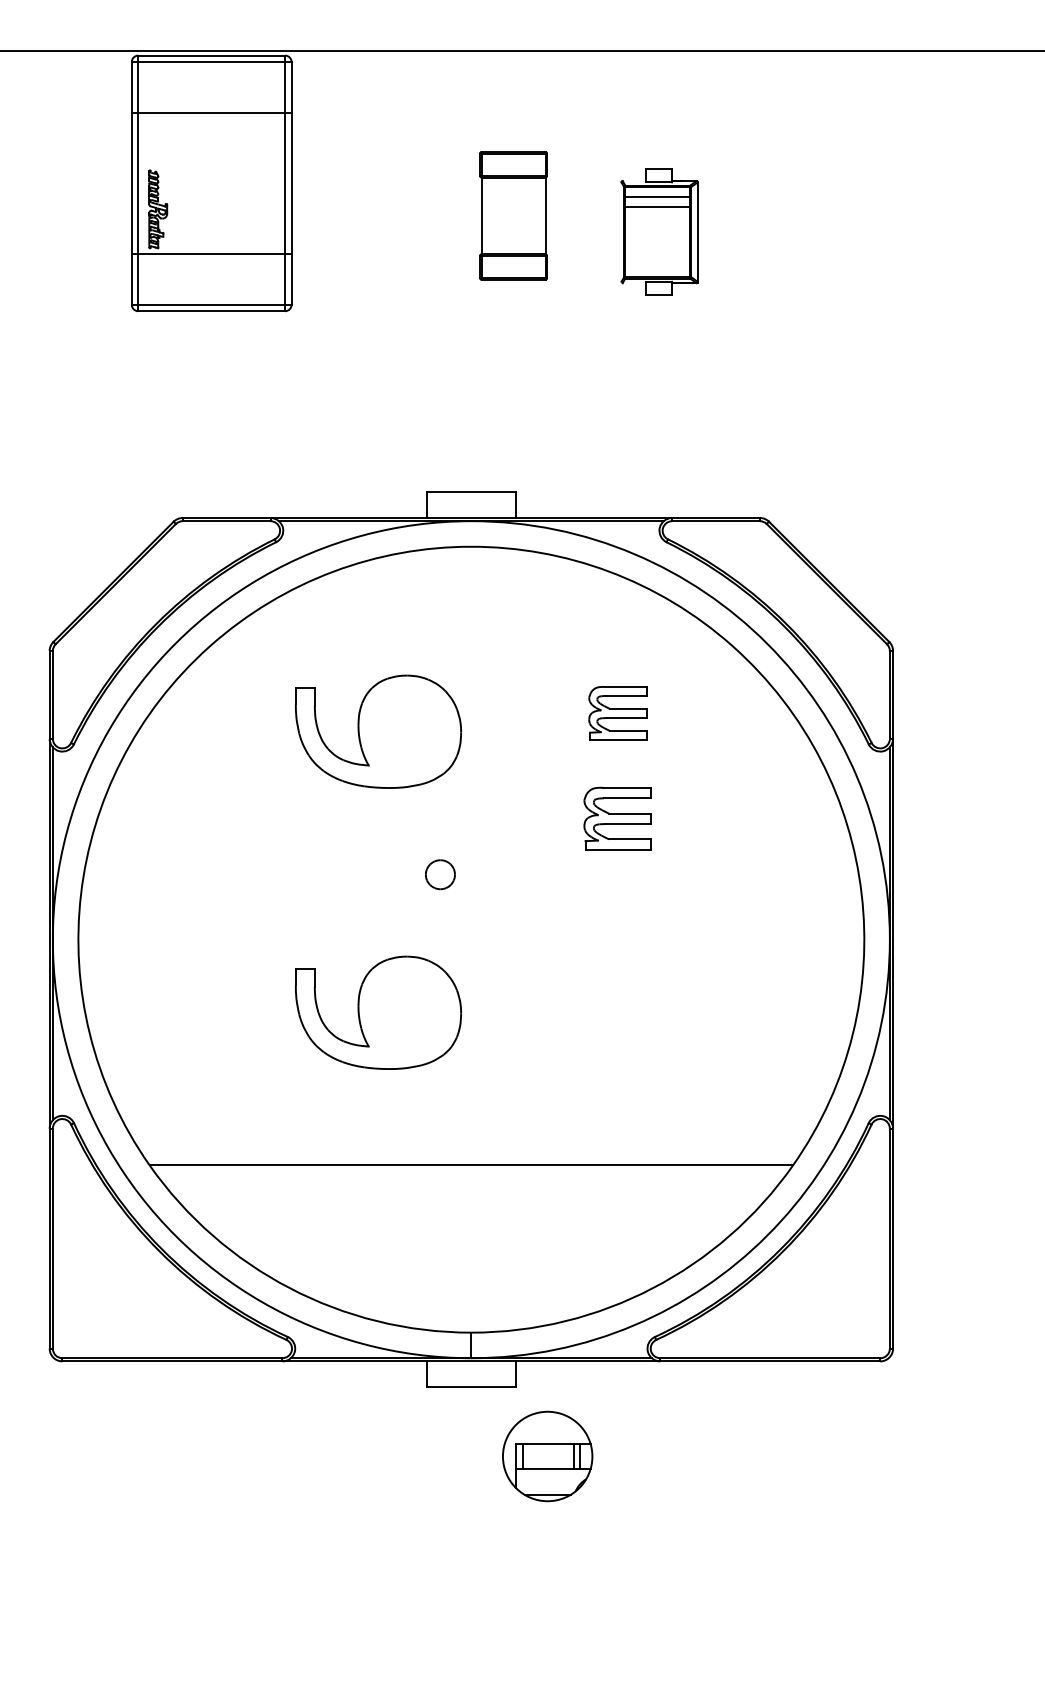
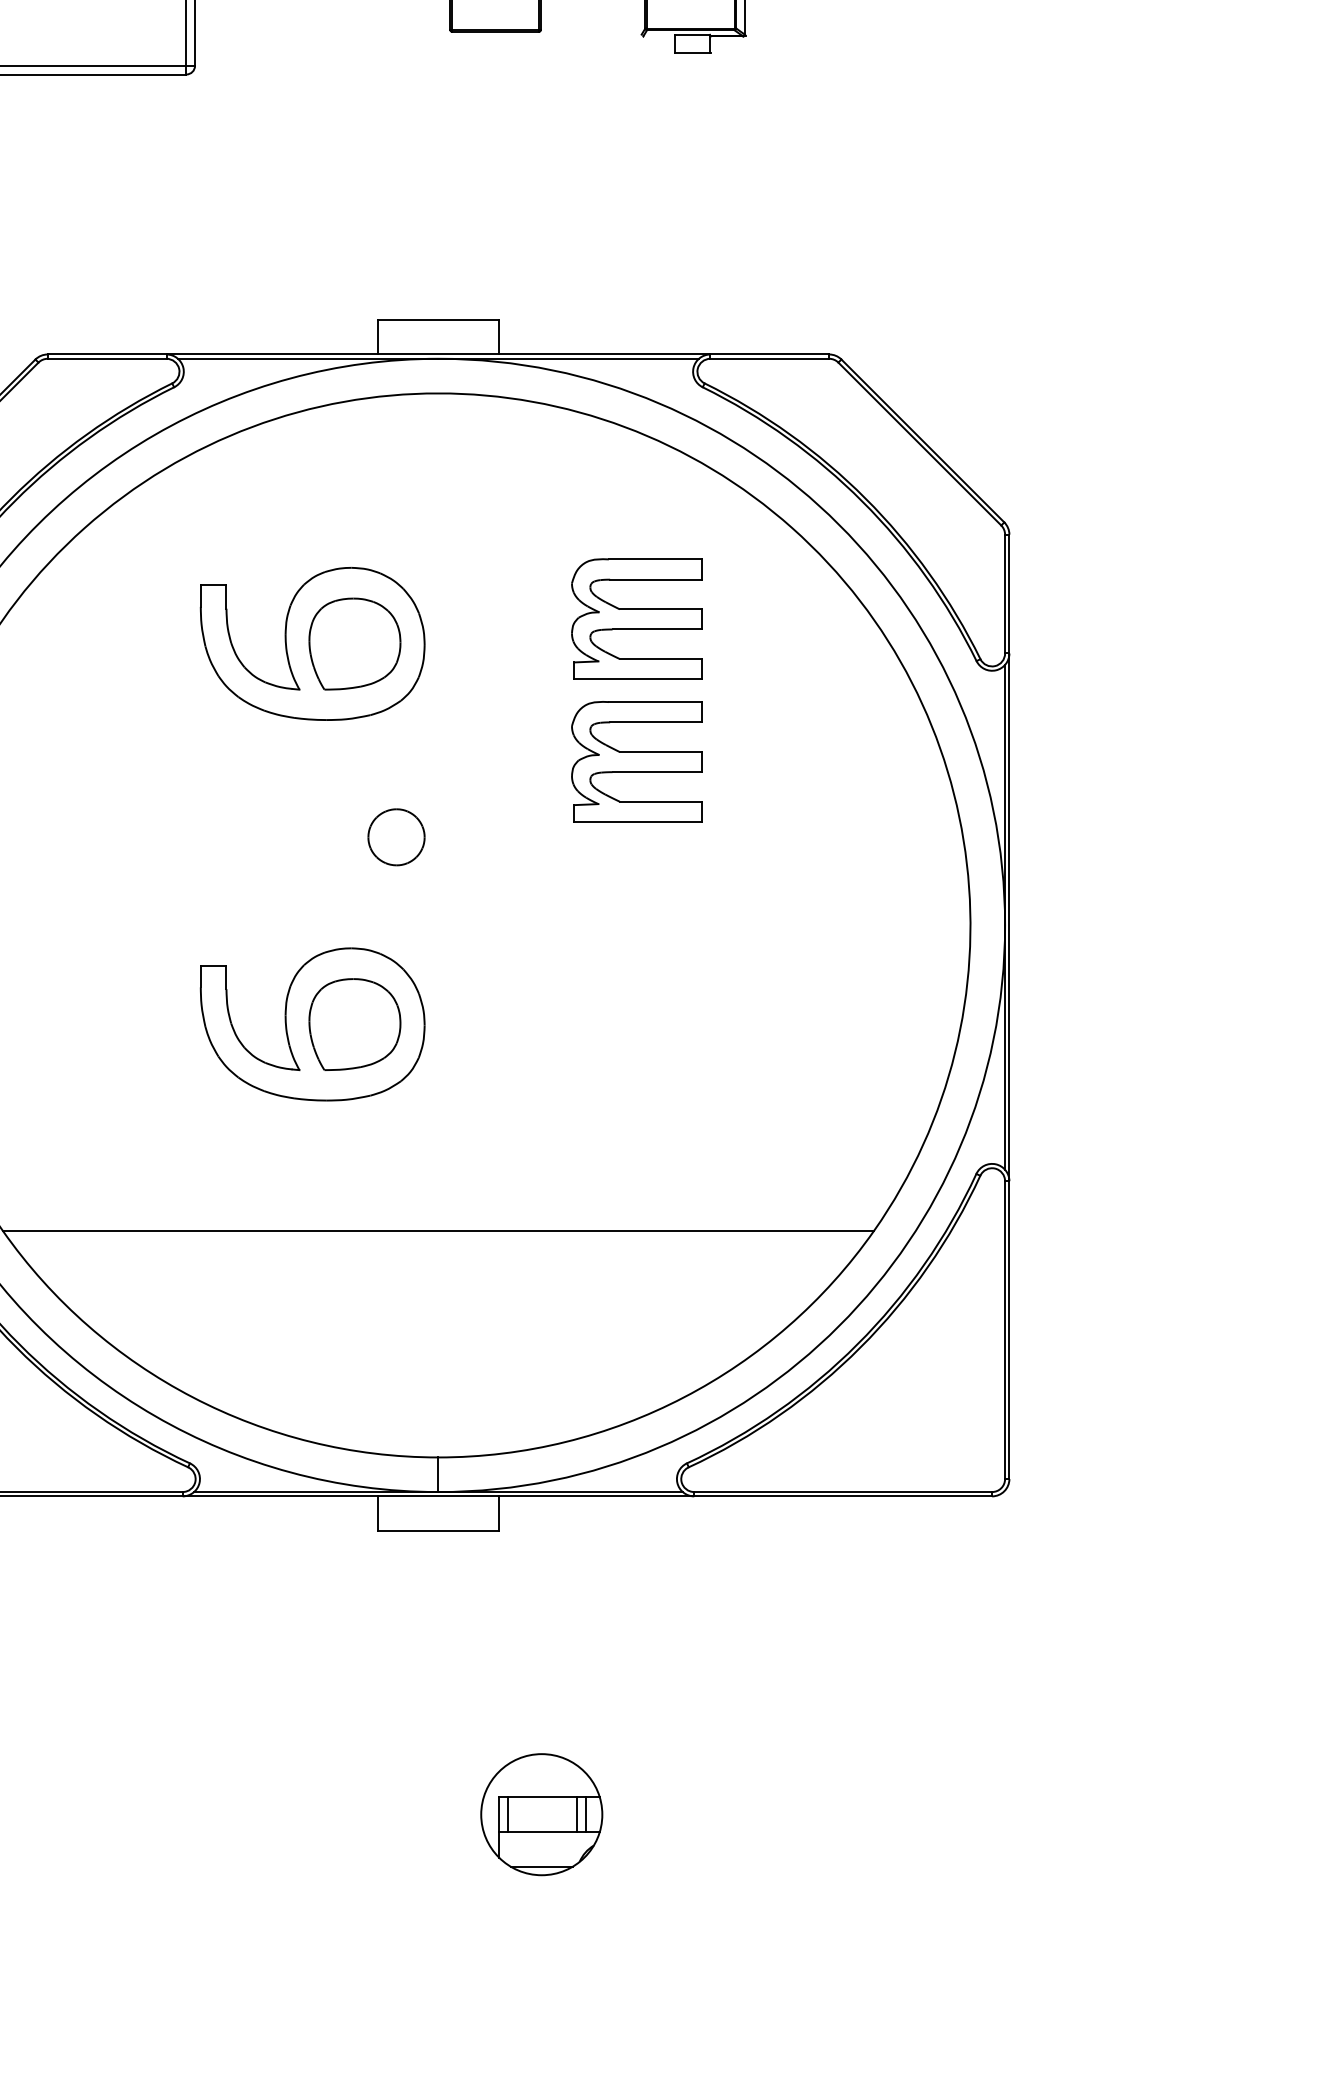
part: (617, 713) -> (636, 619), size x1.67
part: (409, 731) -> (354, 643), added
part: (617, 818) -> (636, 761), size x1.43
part: (440, 874) -> (396, 837), size x1.43
part: (409, 1012) -> (354, 1023), added
part: (547, 1456) -> (541, 1814), moved

